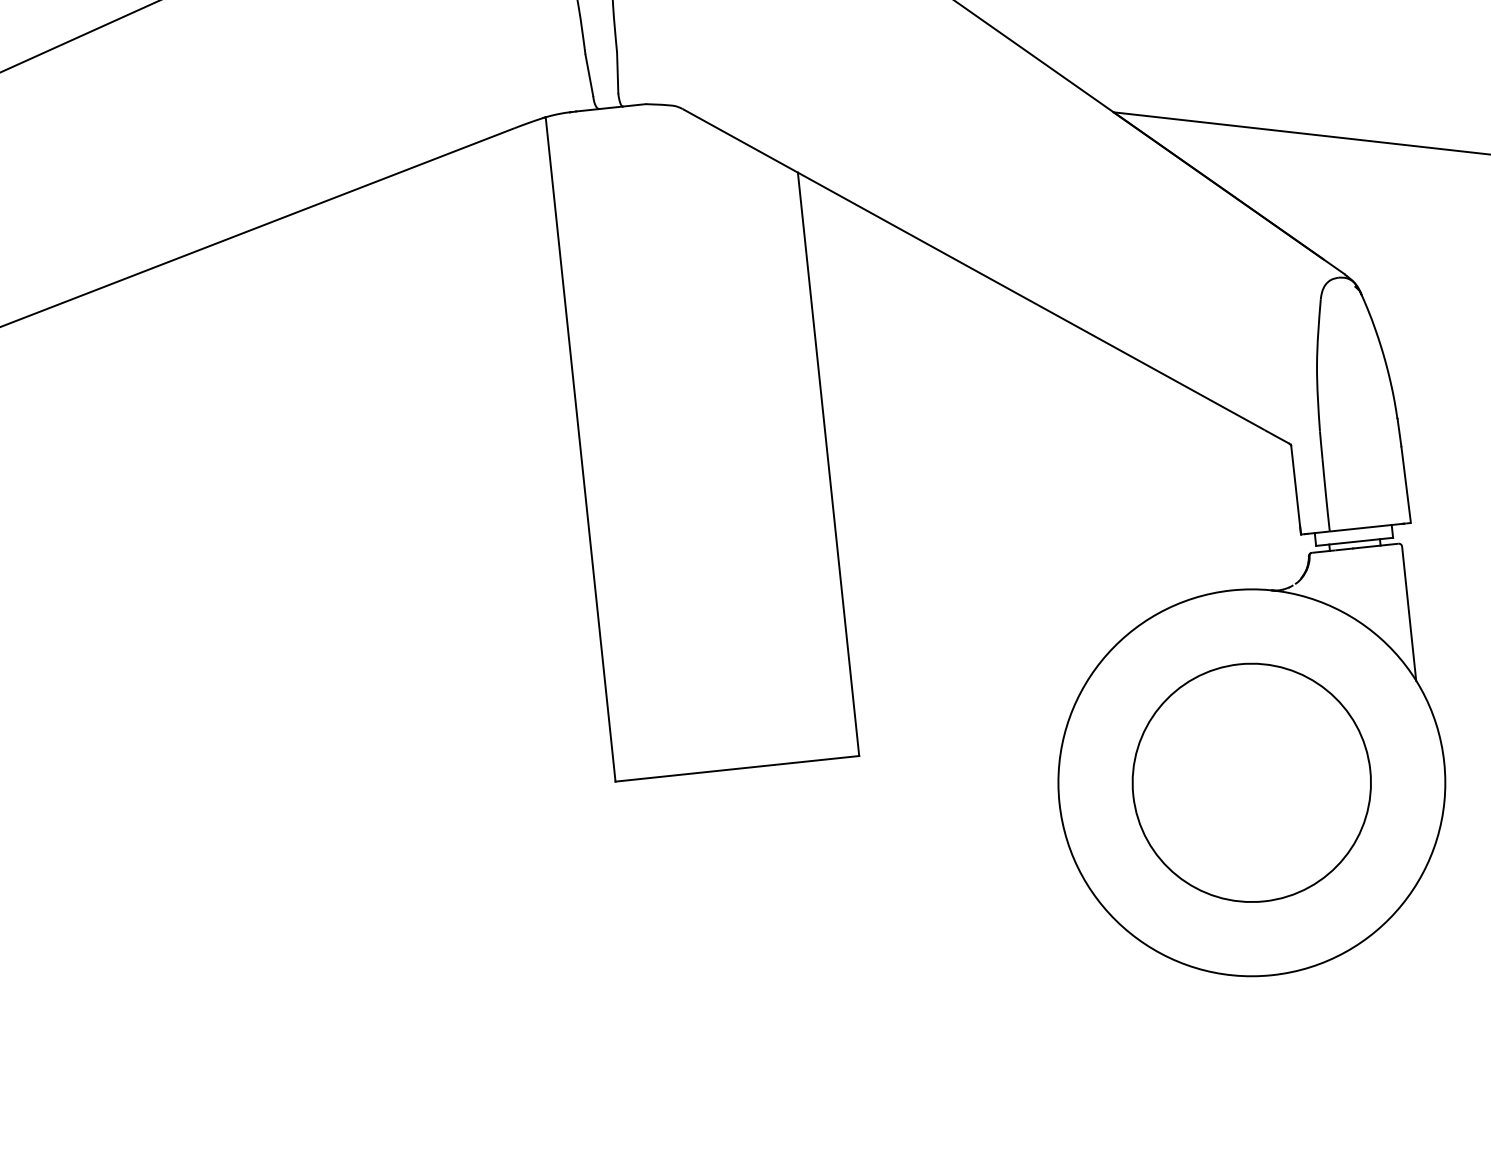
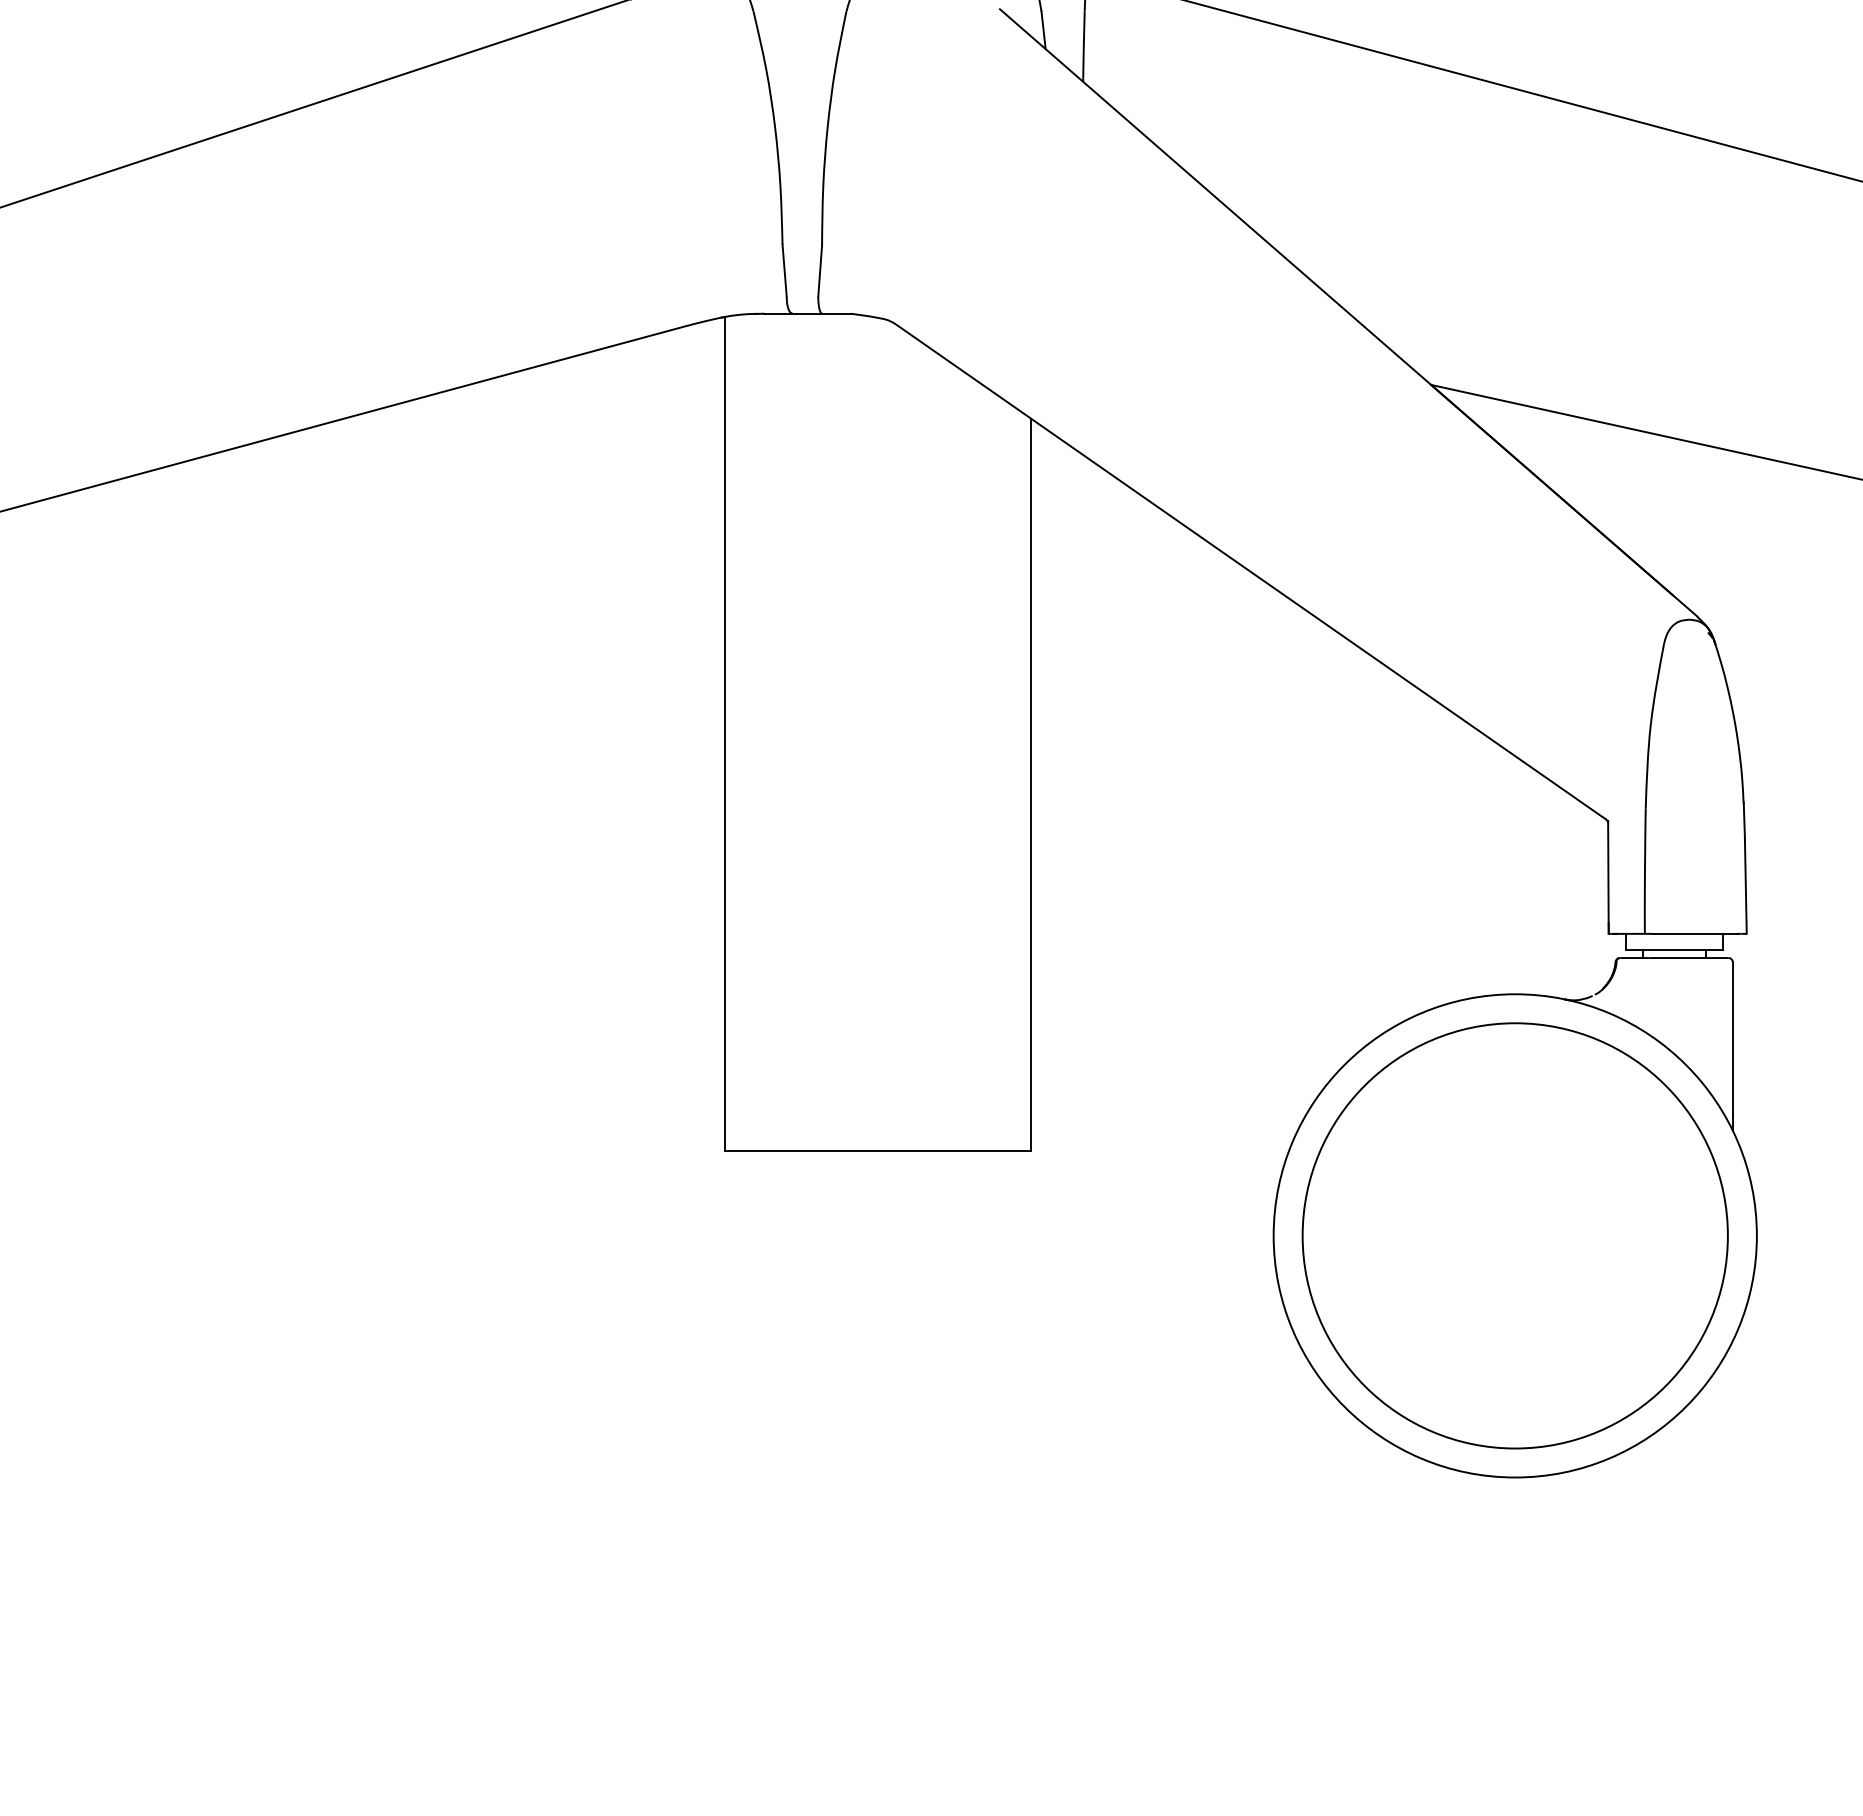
circle: (1251, 782) -> (1514, 1235), size x1.43

